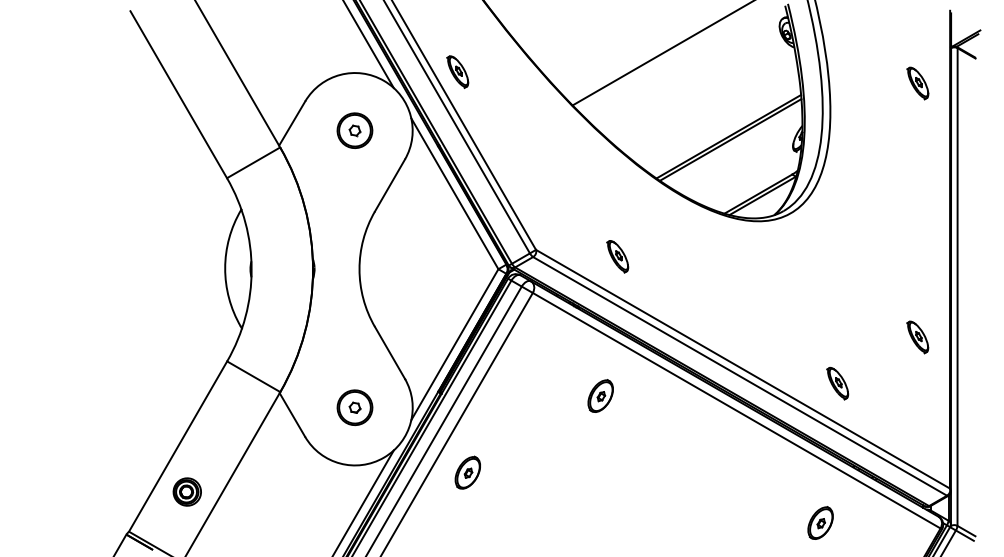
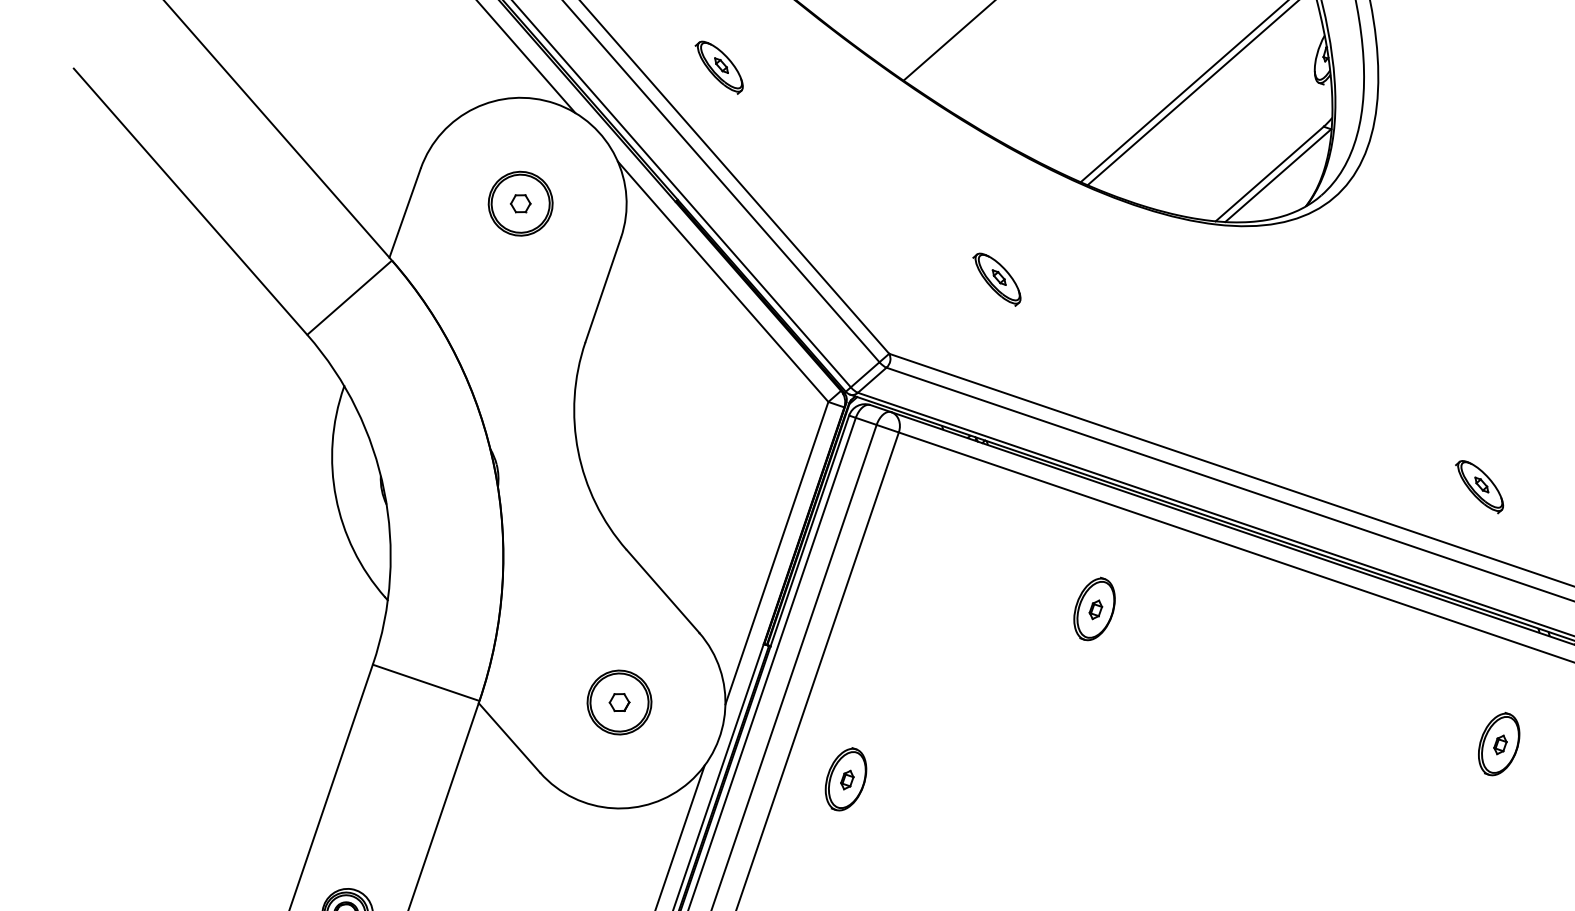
part: (457, 71) -> (719, 66), moved
part: (617, 256) -> (996, 279), moved
part: (600, 395) -> (1093, 608), moved

